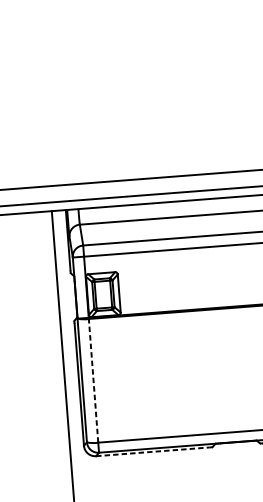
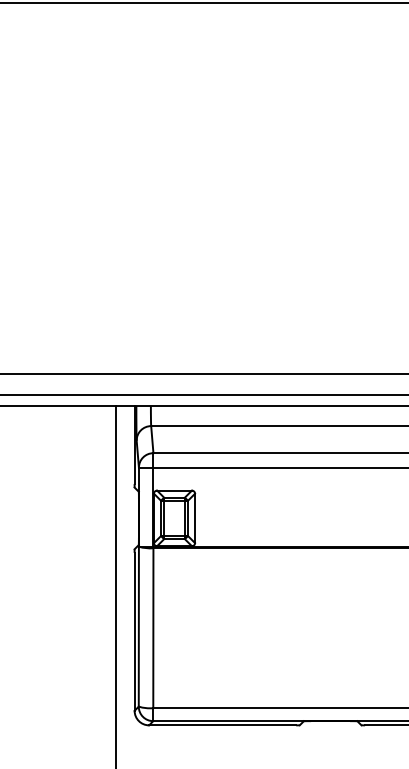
line: (93, 381) -> (153, 628), dashed -> solid
line: (152, 451) -> (222, 725), dashed -> solid

